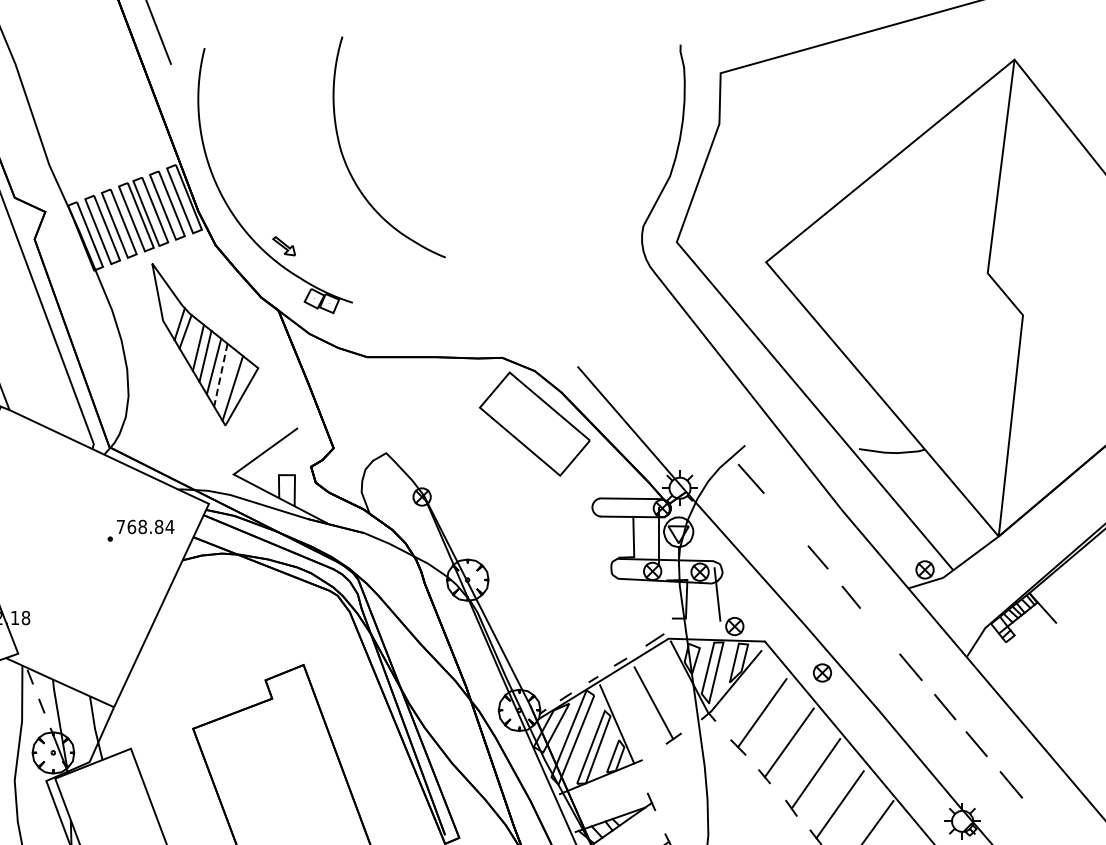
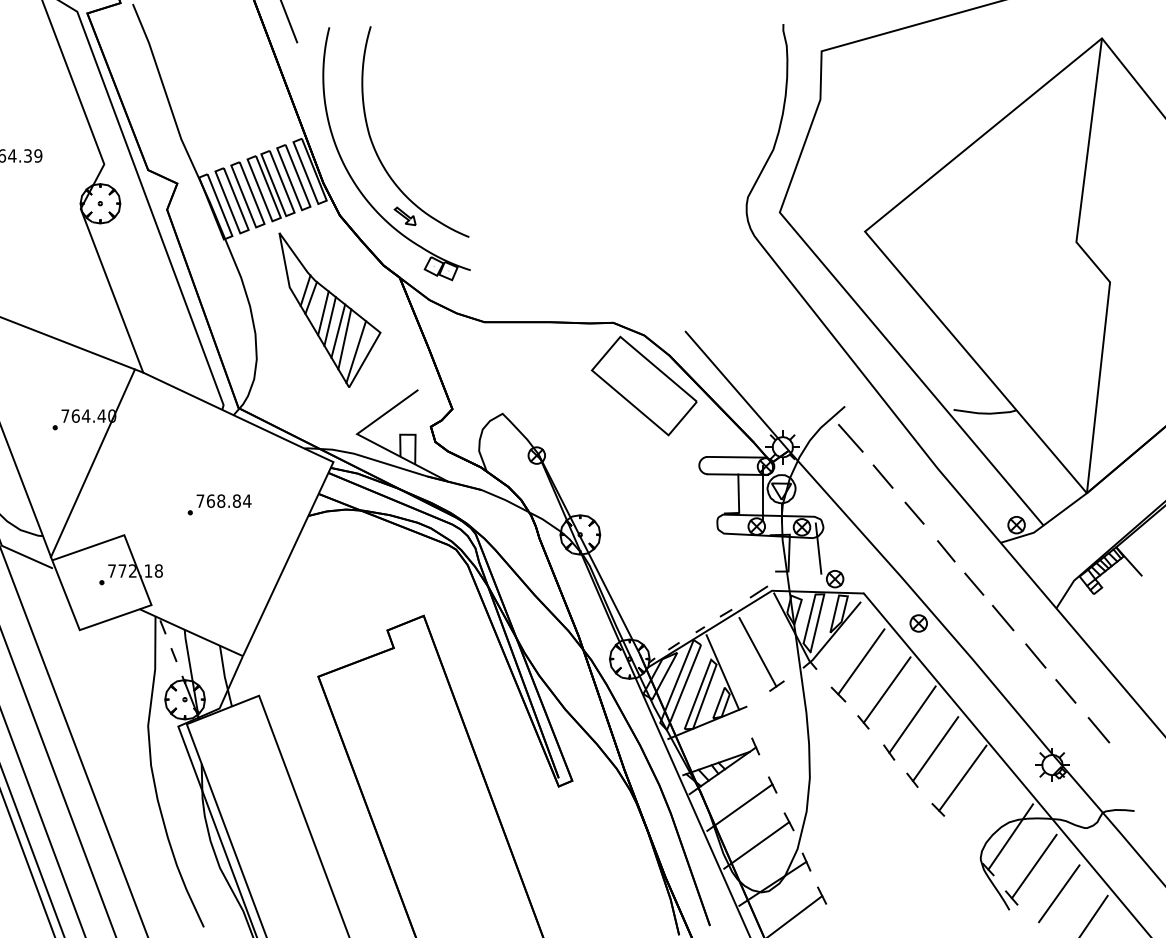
curve: (346, 161) -> (374, 145), moved
line: (220, 375) -> (344, 339), dashed -> solid
line: (784, 518) -> (882, 476), added
part: (140, 530) -> (219, 504), moved
line: (880, 631) -> (974, 583), added

